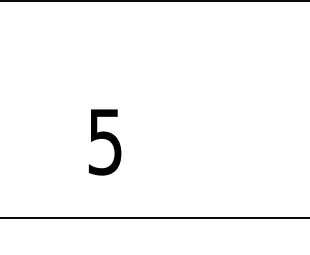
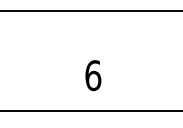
text: (105, 141) -> (93, 75), 5 -> 6

